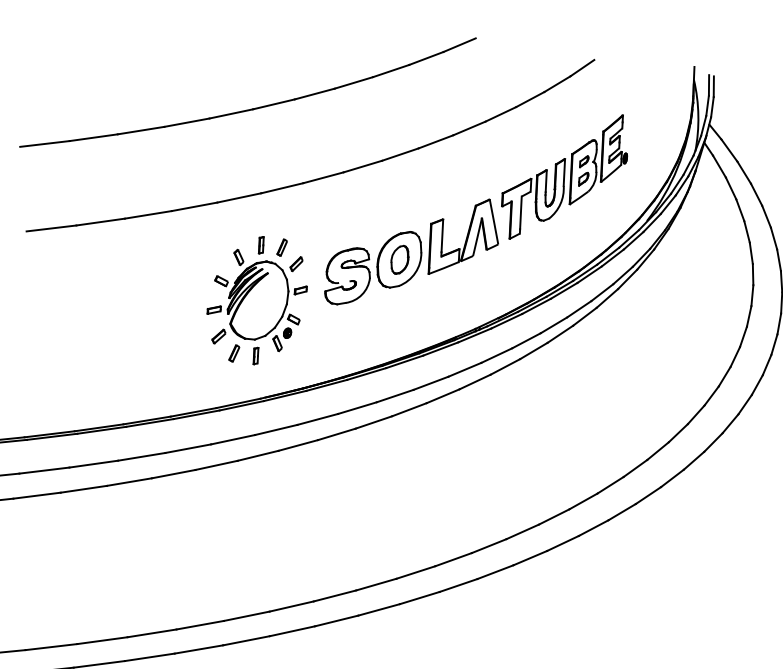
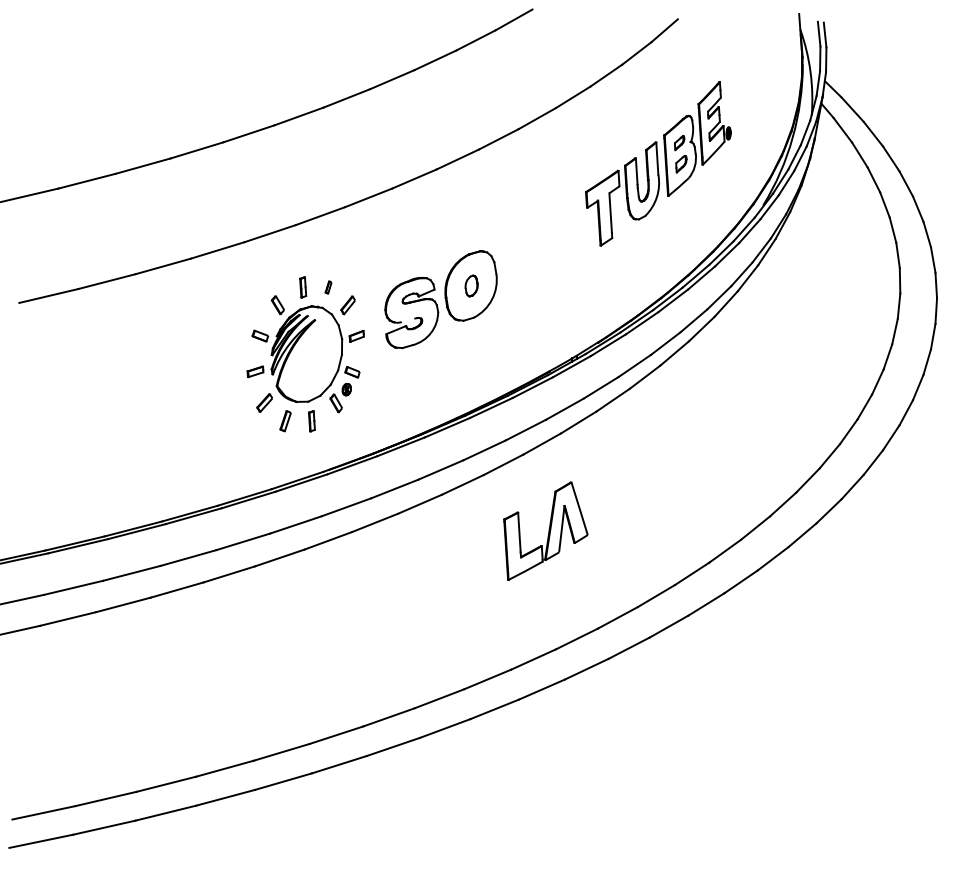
part: (463, 236) -> (545, 530), moved
part: (282, 247) -> (328, 287), size x0.6
part: (399, 259) -> (471, 285), size x0.6

